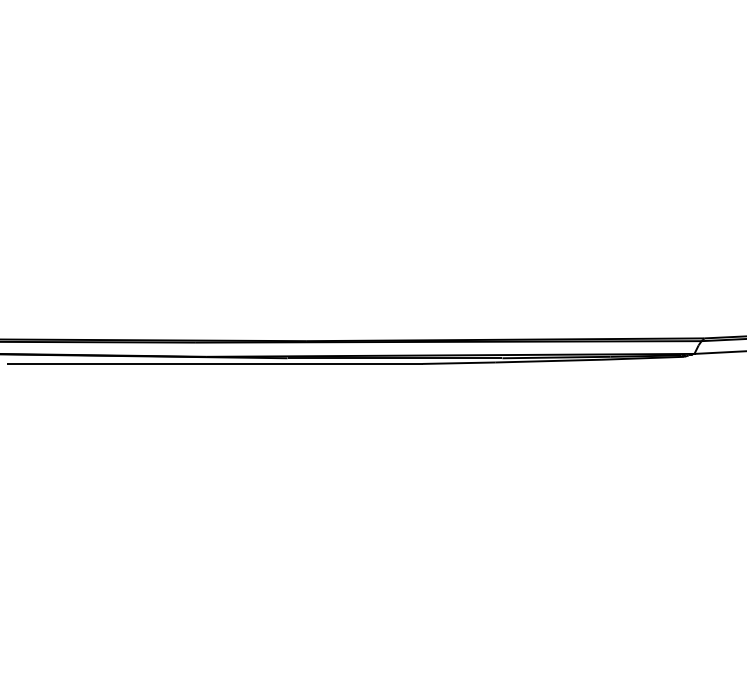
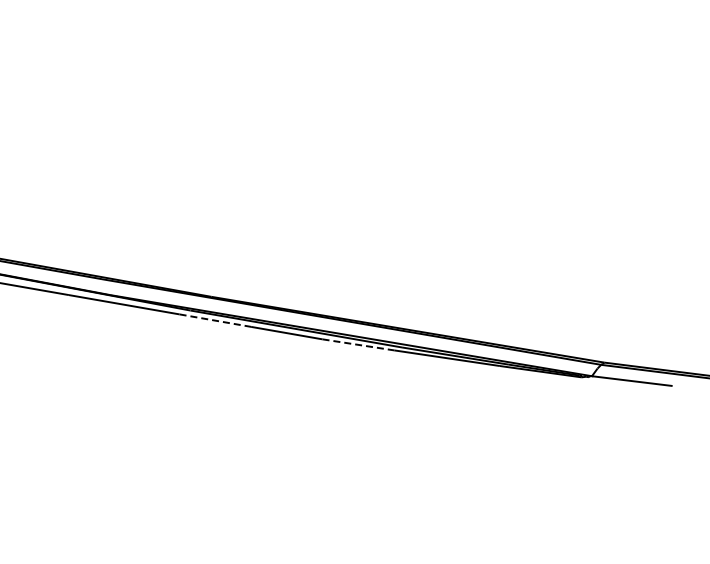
line: (314, 363) -> (216, 320), solid -> dashed
line: (459, 363) -> (358, 345), solid -> dashed

